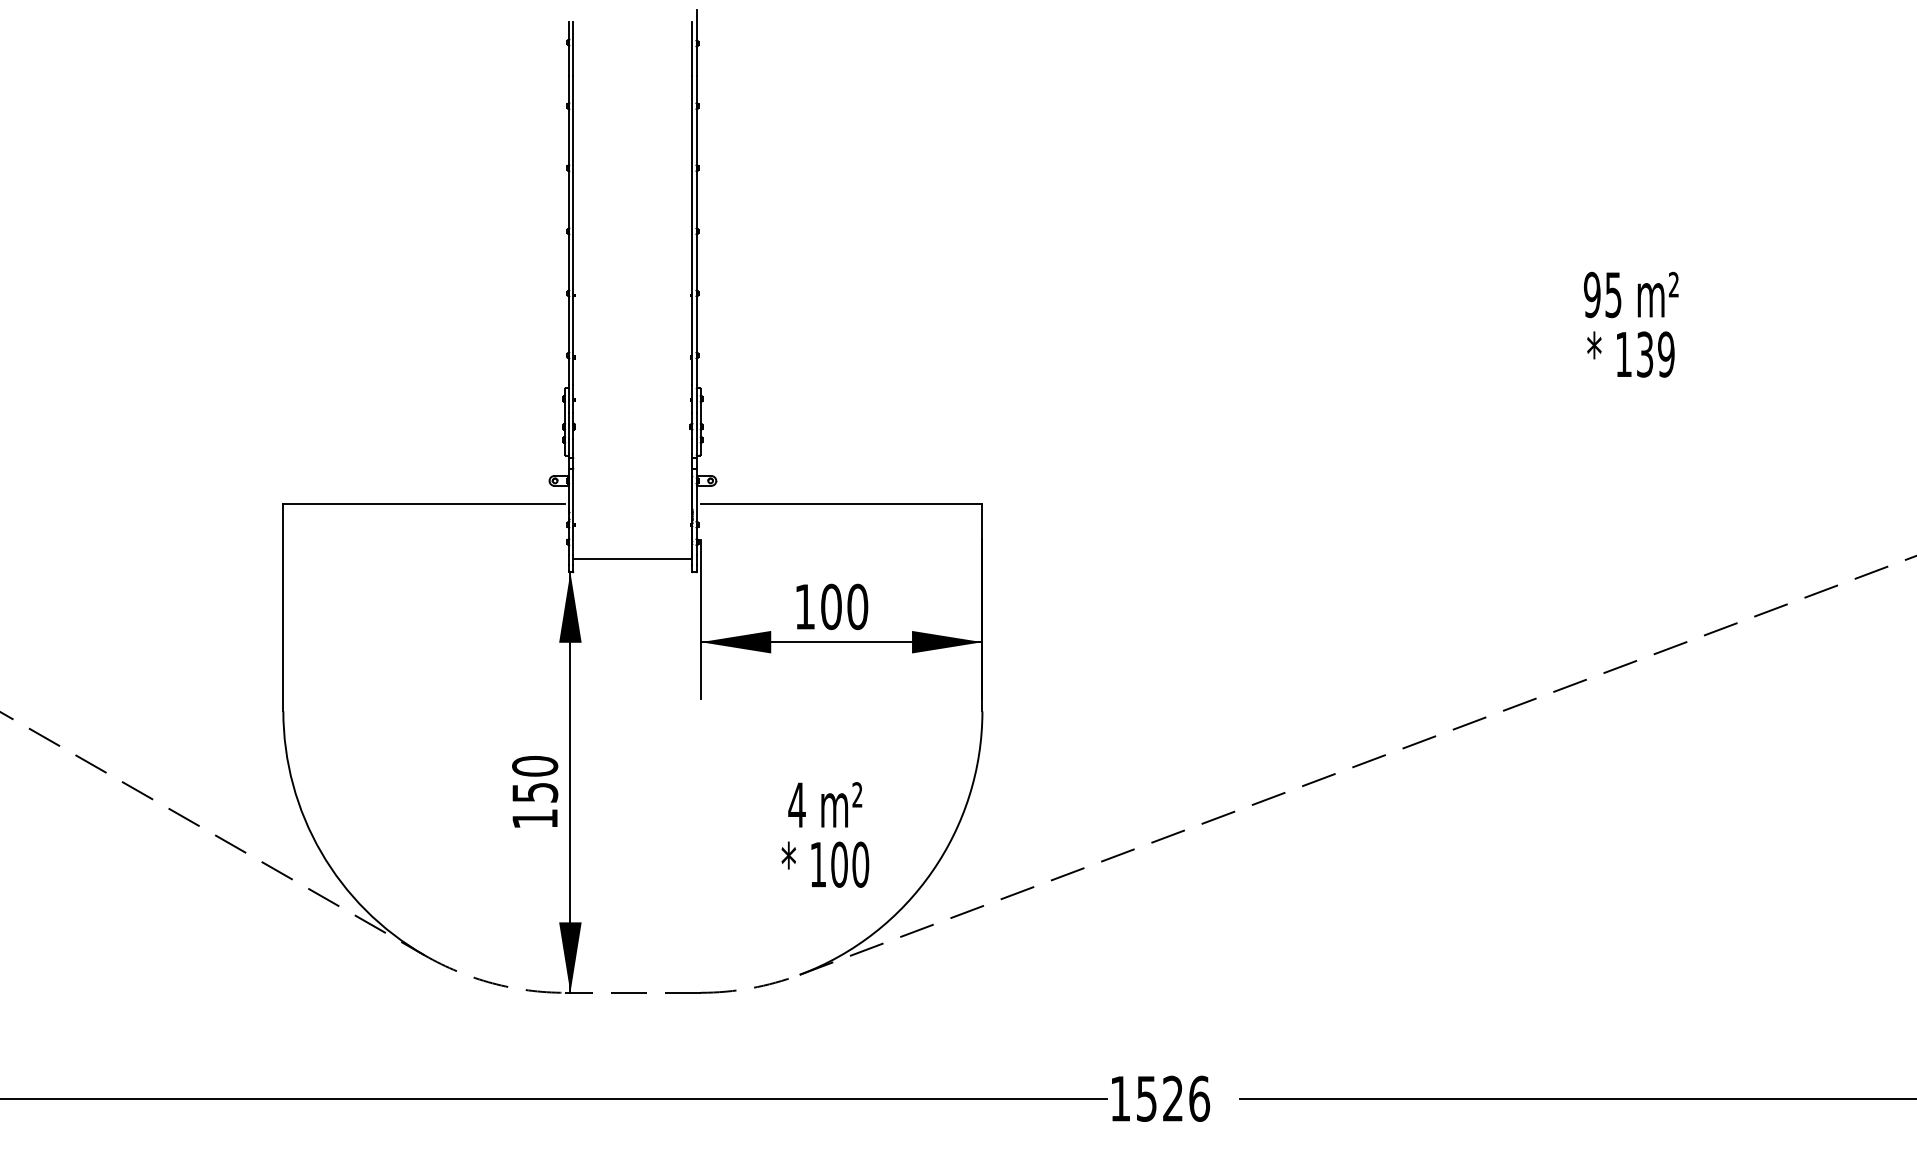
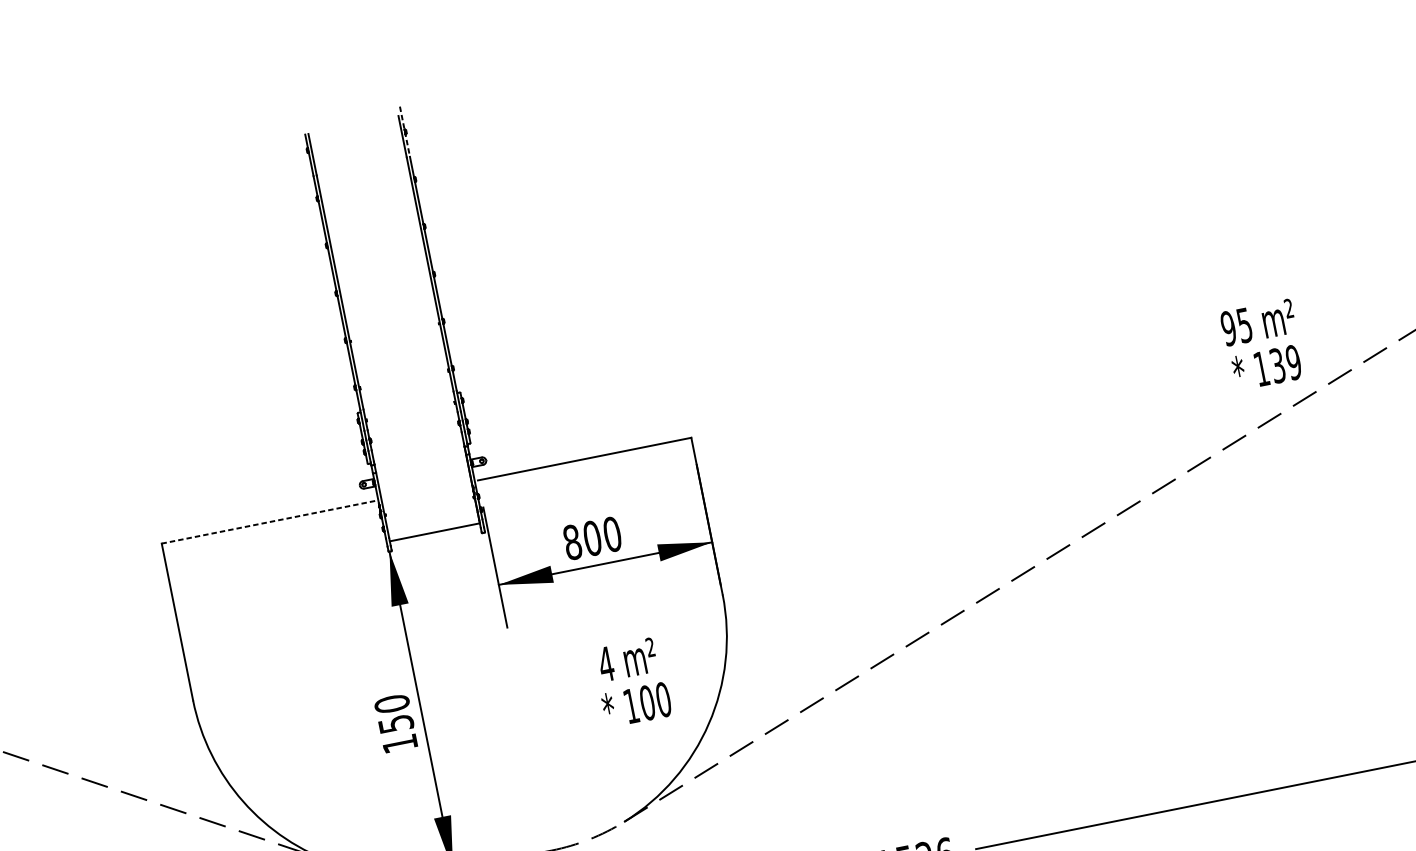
line: (696, 43) -> (404, 132), solid -> dashed
text: (1631, 324) -> (1262, 345), moved
line: (424, 504) -> (268, 522), solid -> dashed
text: (804, 606) -> (572, 542), 100 -> 800
text: (825, 834) -> (632, 682), moved

